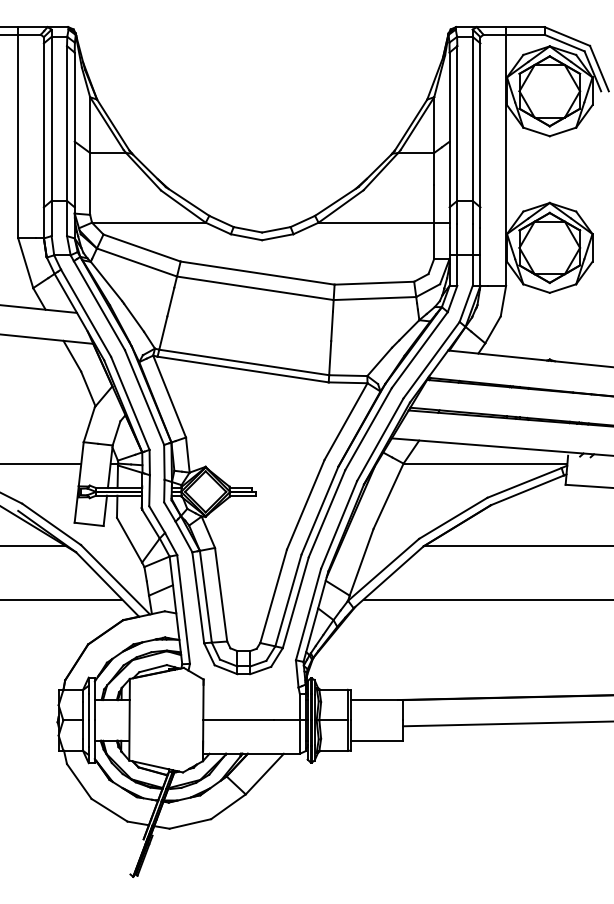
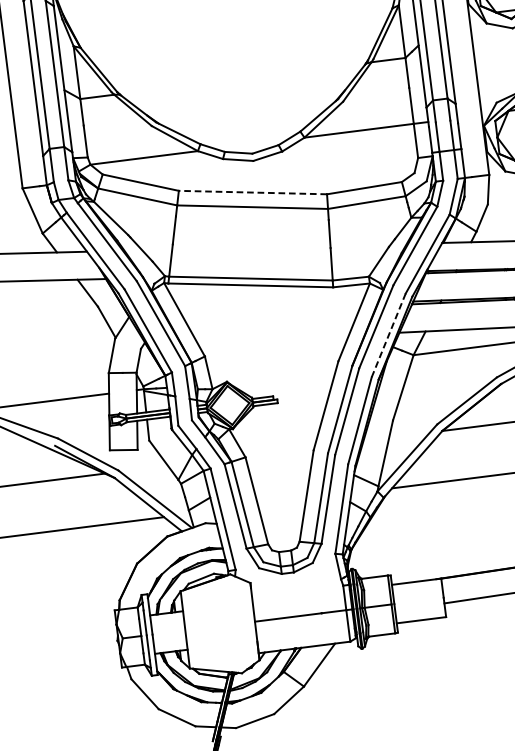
line: (257, 273) -> (252, 192), solid -> dashed
line: (380, 440) -> (389, 336), solid -> dashed

